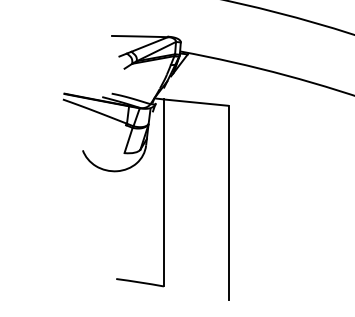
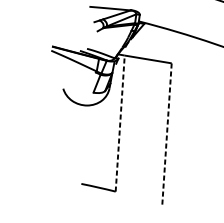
line: (163, 192) -> (119, 123), solid -> dashed
line: (228, 202) -> (166, 133), solid -> dashed

